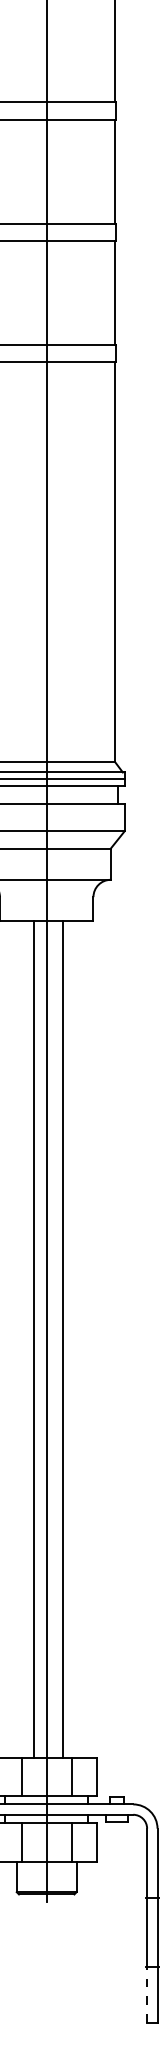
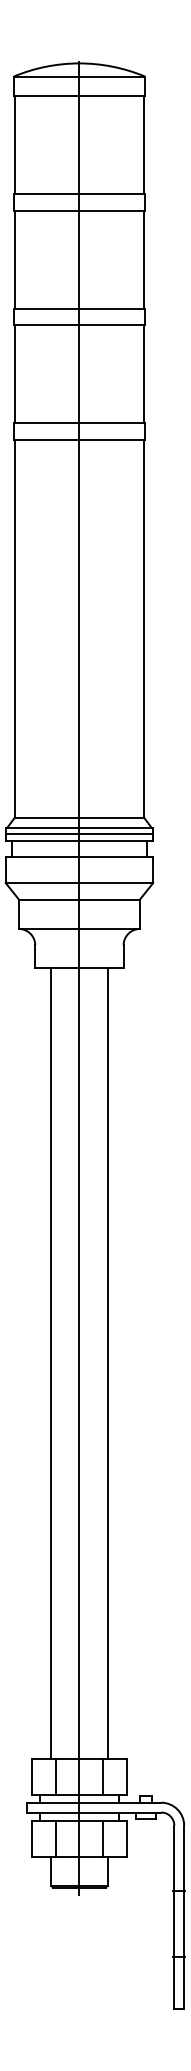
line: (34, 1339) -> (51, 1363), moved
line: (62, 1339) -> (107, 1363), moved
line: (147, 1994) -> (174, 1982), dashed -> solid

